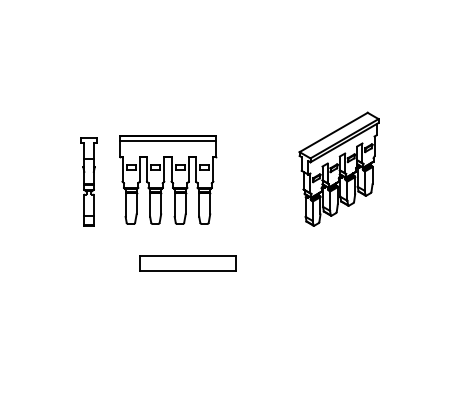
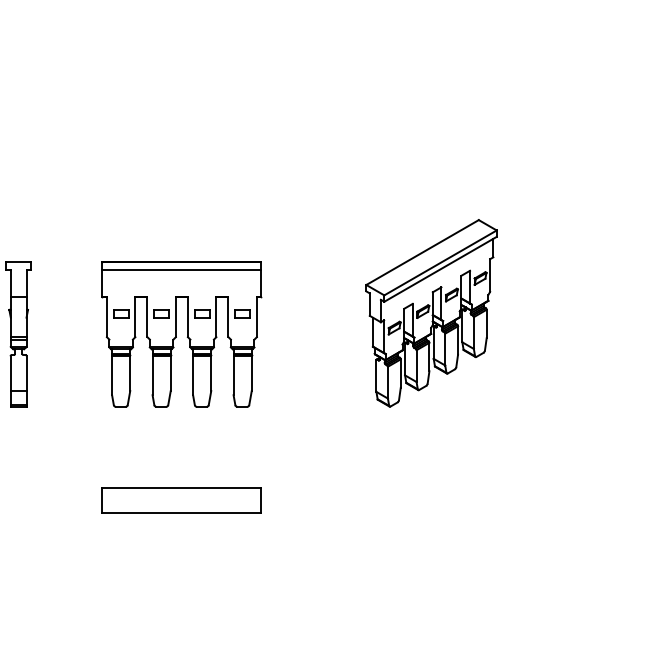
part: (168, 179) -> (182, 333), moved
part: (187, 263) -> (181, 500), moved

